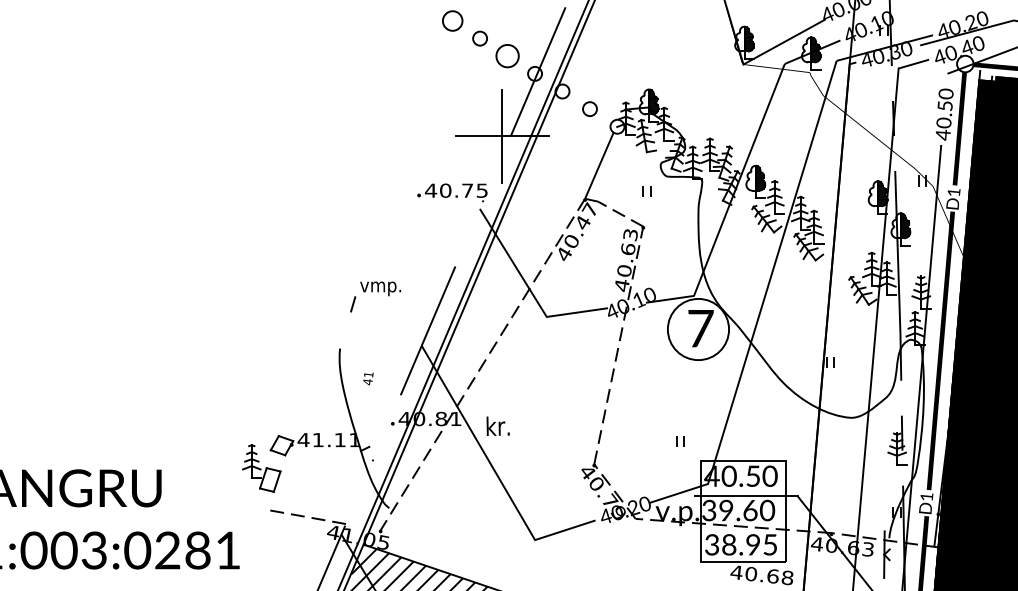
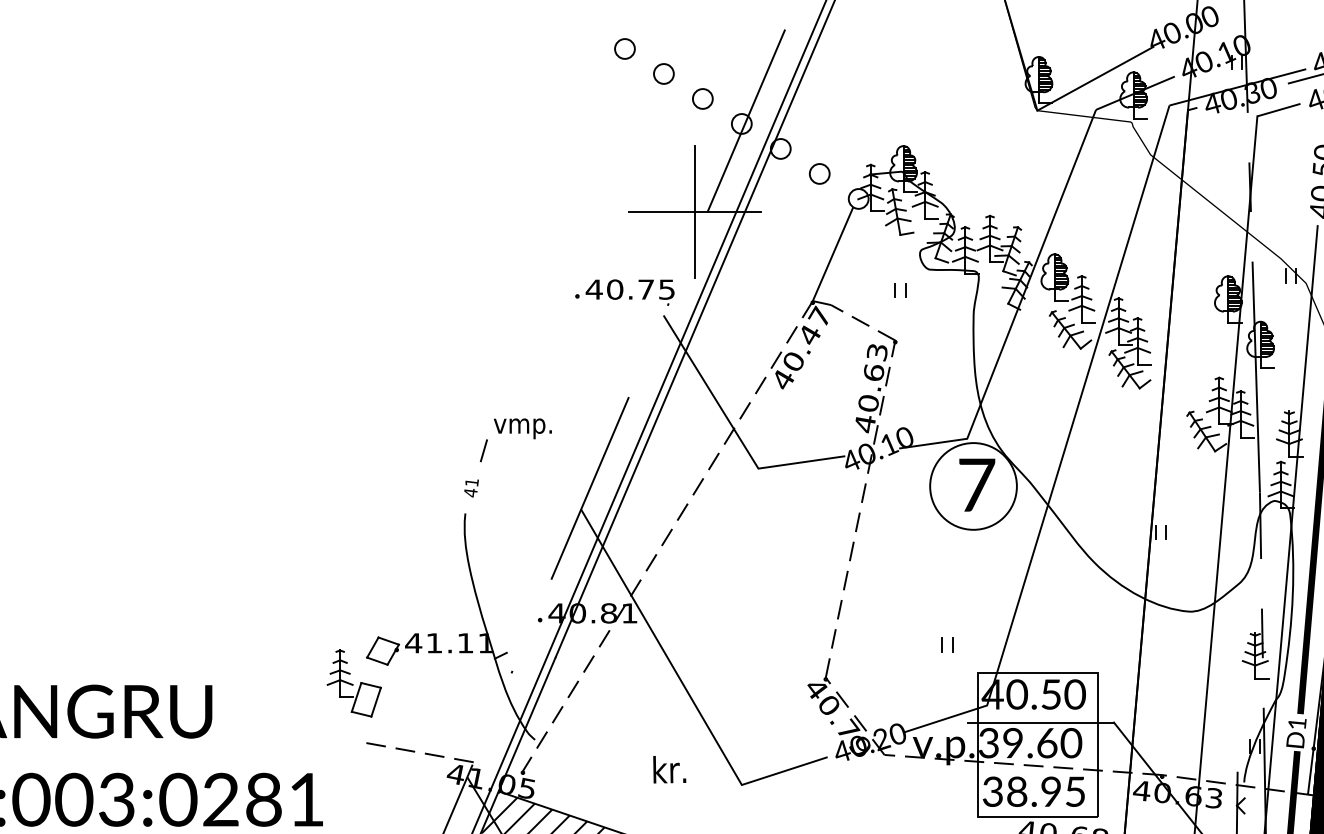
circle: (452, 20) -> (624, 48), size x0.71
circle: (507, 56) -> (702, 99), size x0.62
text: (368, 378) -> (471, 487), moved
text: (497, 425) -> (668, 768), moved

